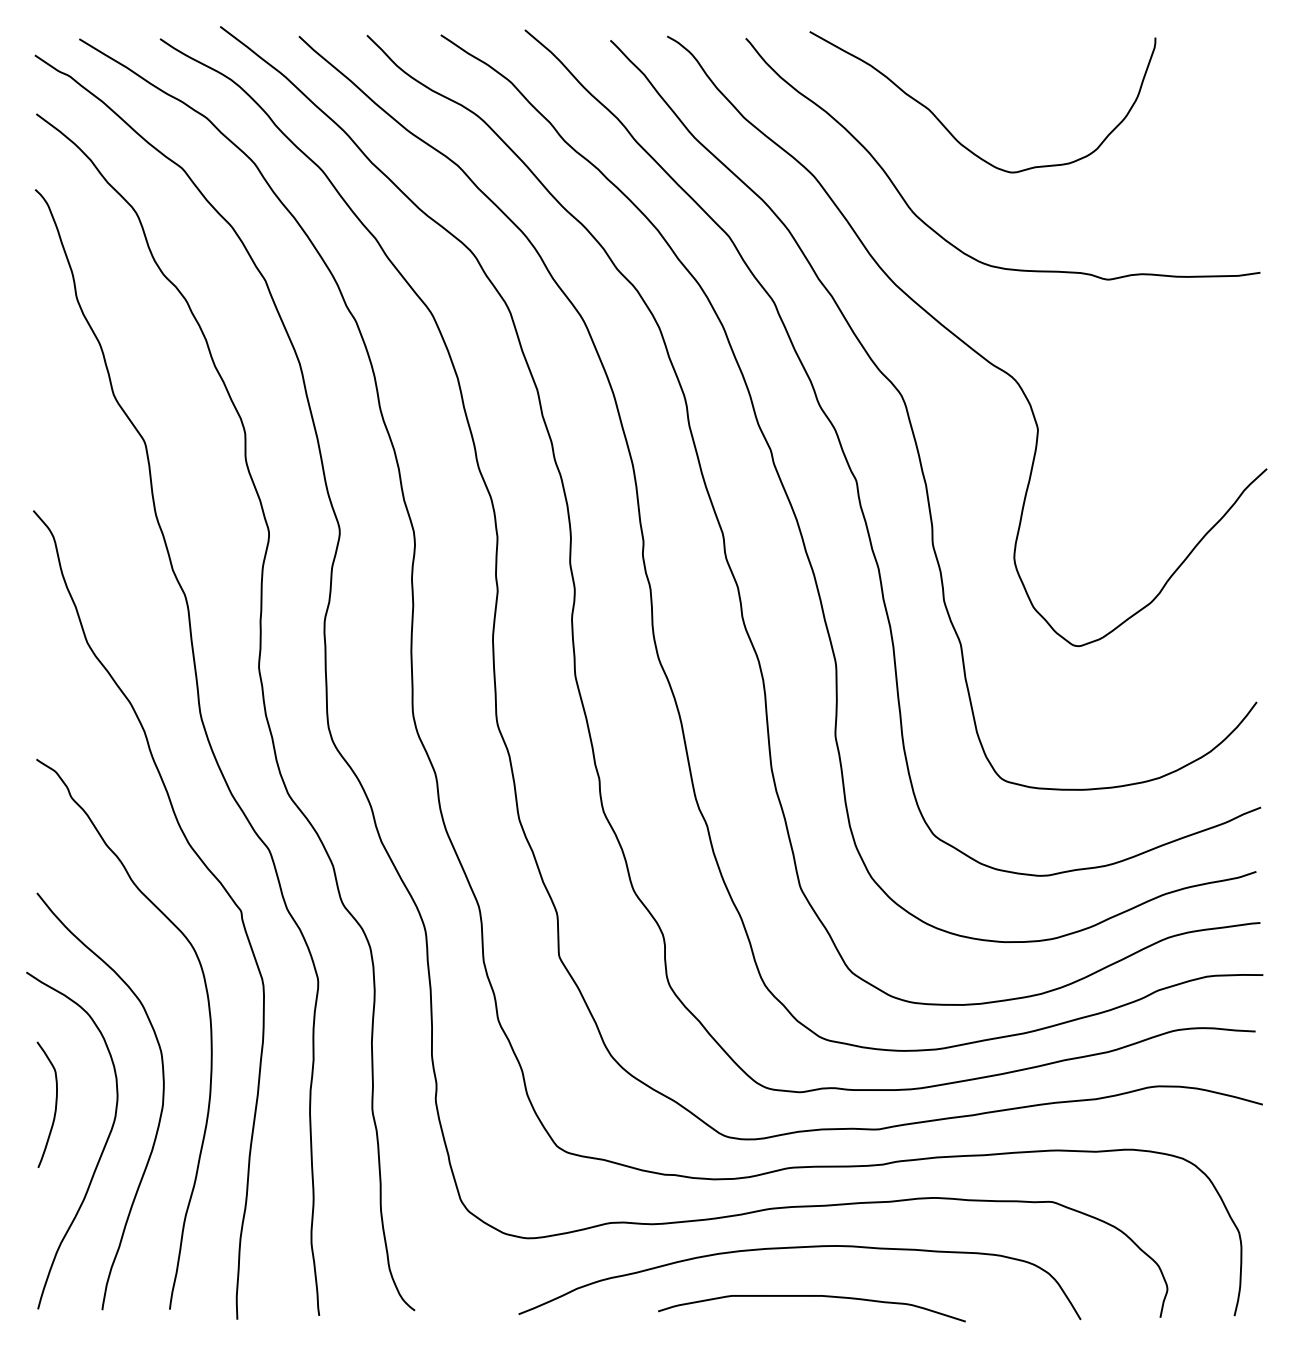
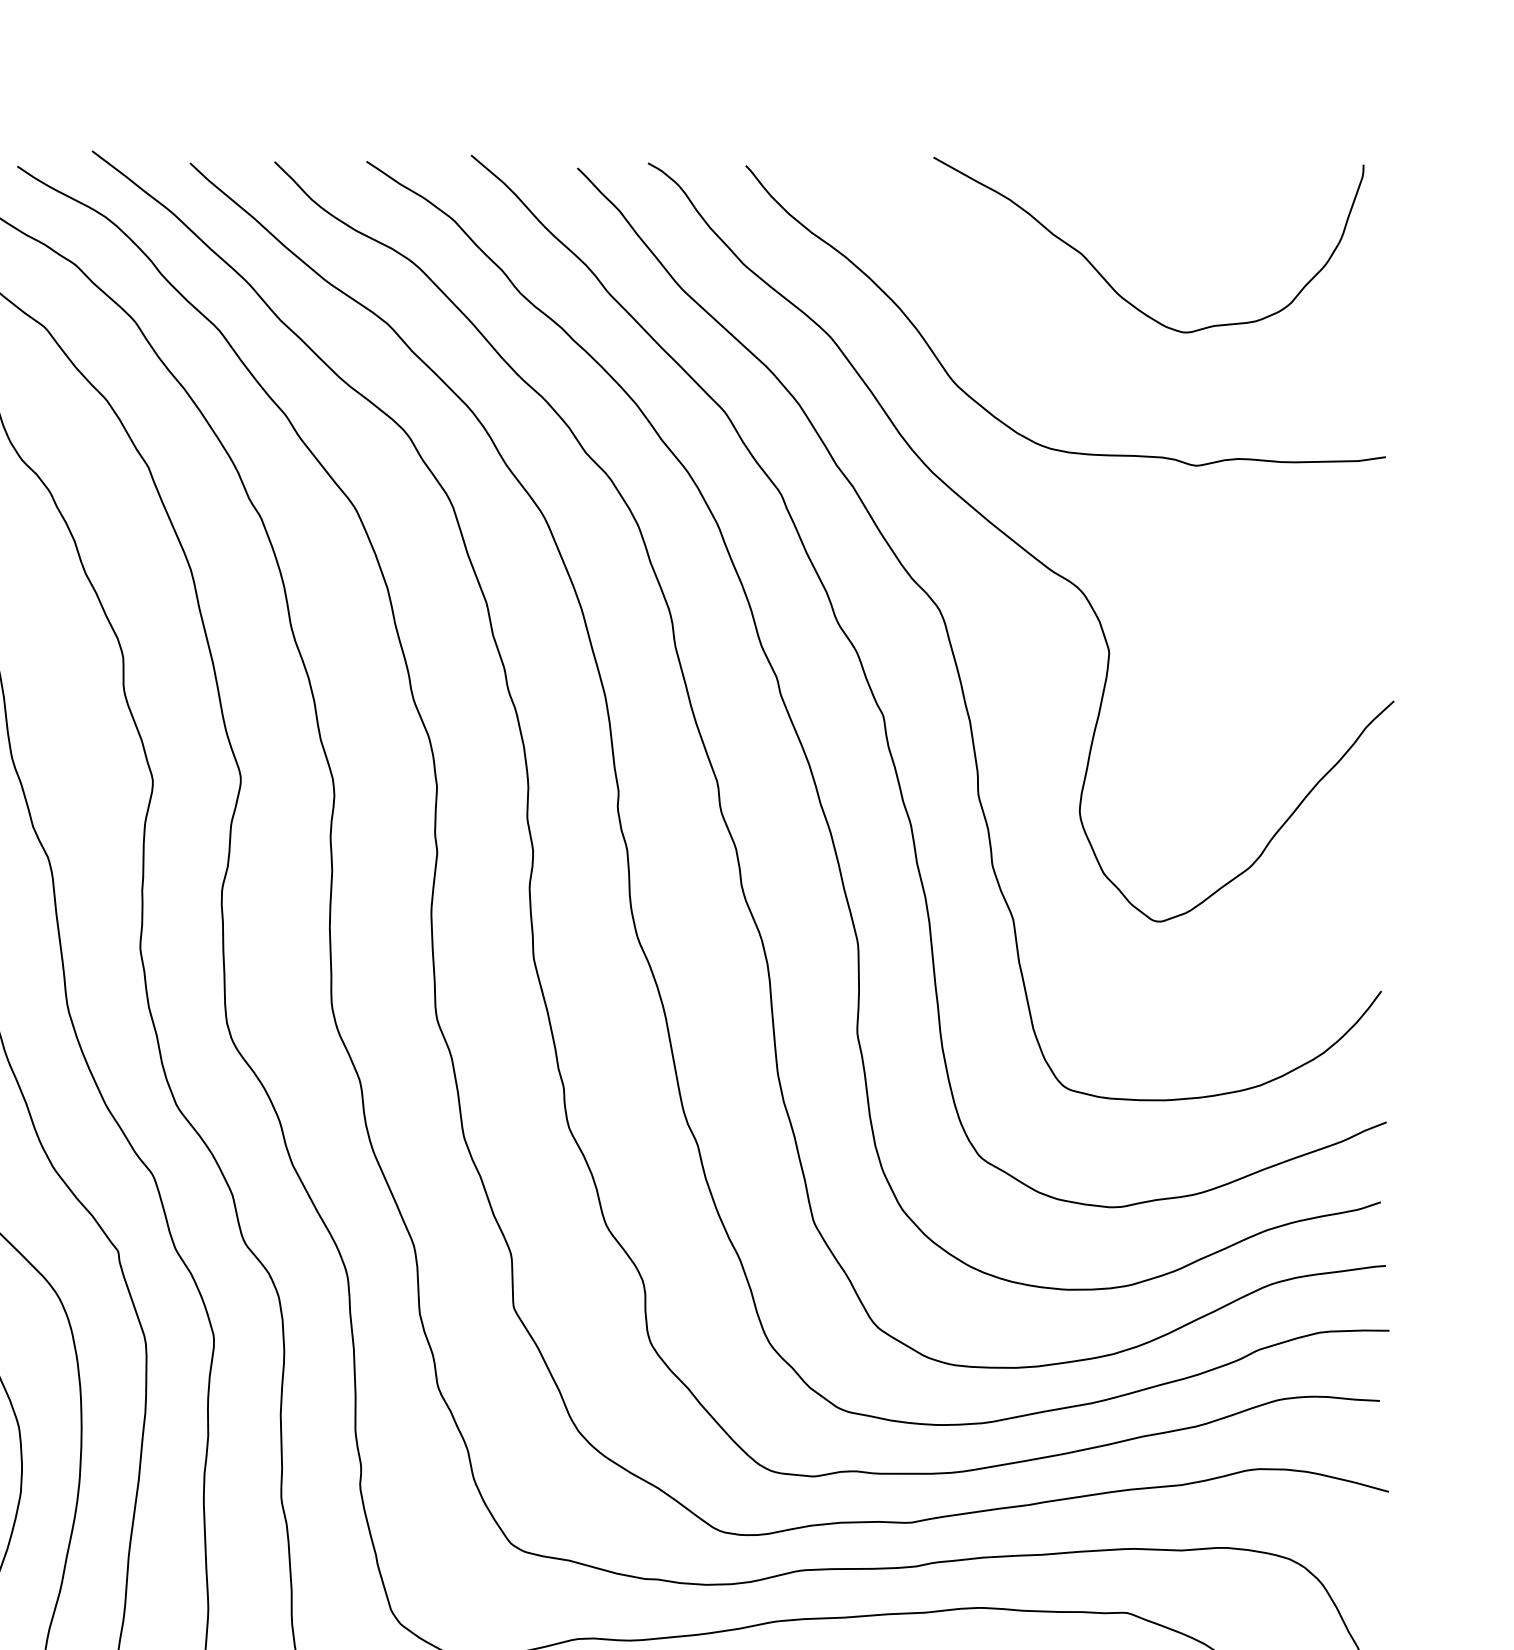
curve: (950, 131) -> (1108, 281), moved

